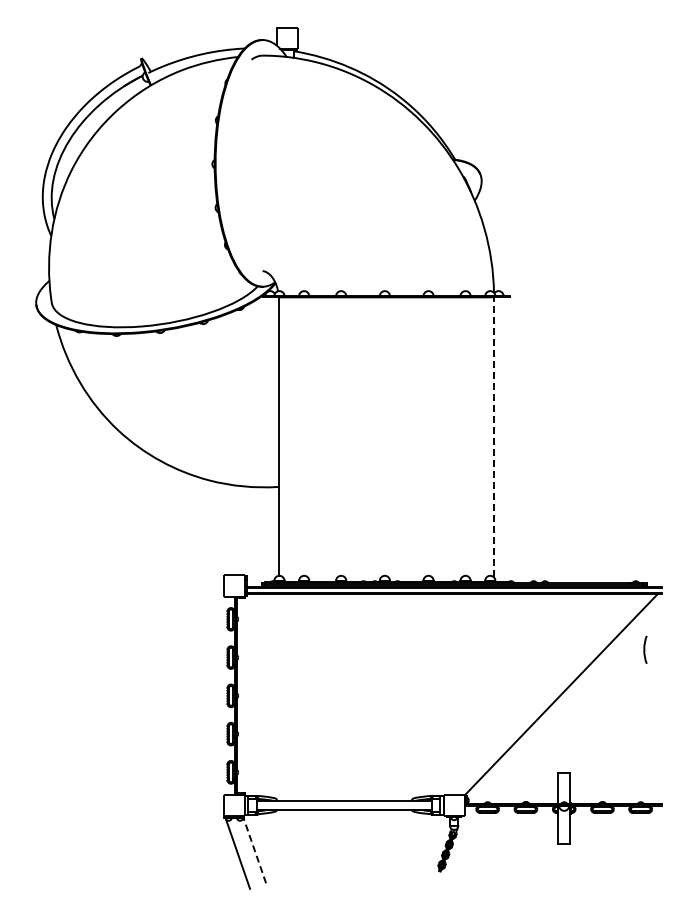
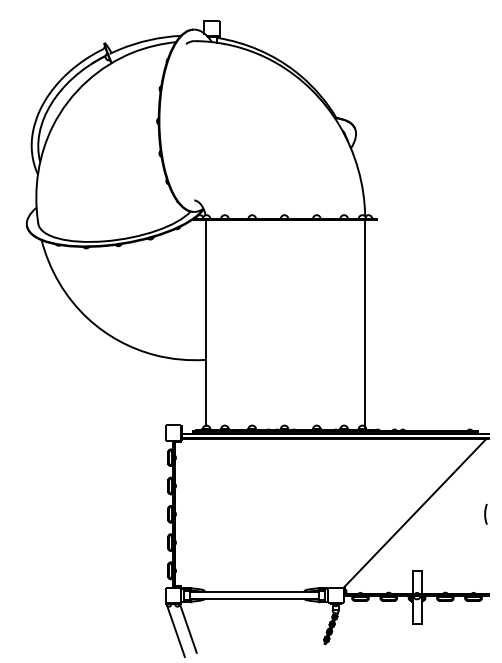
line: (494, 436) -> (365, 322), dashed -> solid
arc: (645, 649) -> (486, 514), moved
line: (254, 850) -> (188, 628), dashed -> solid

